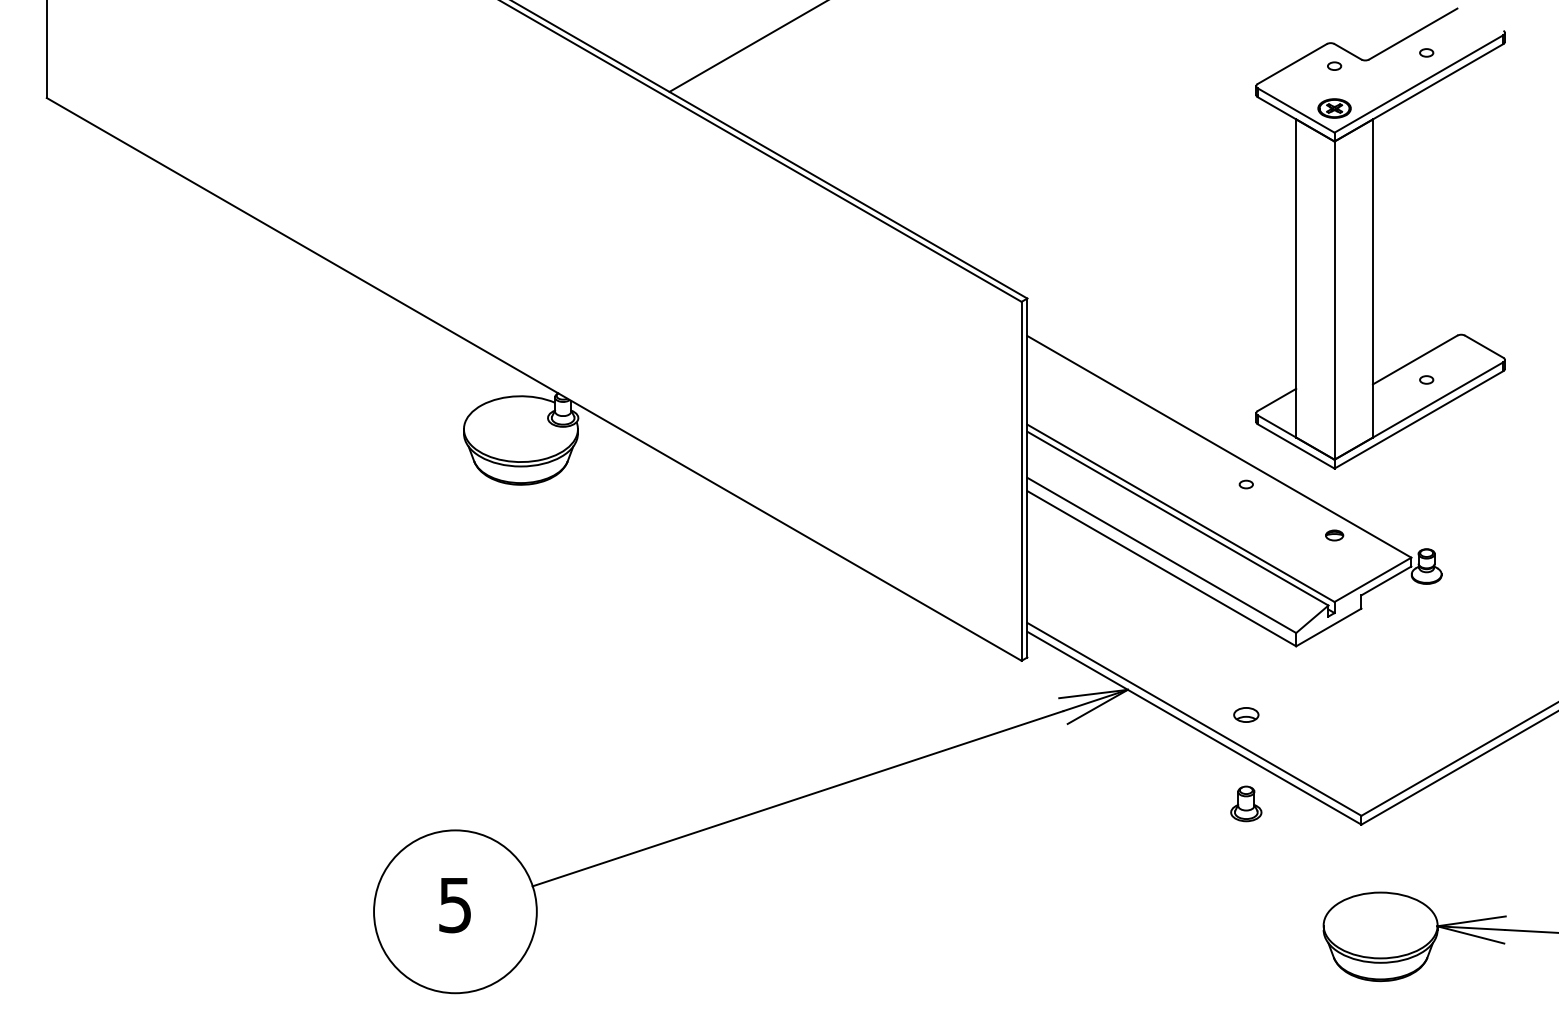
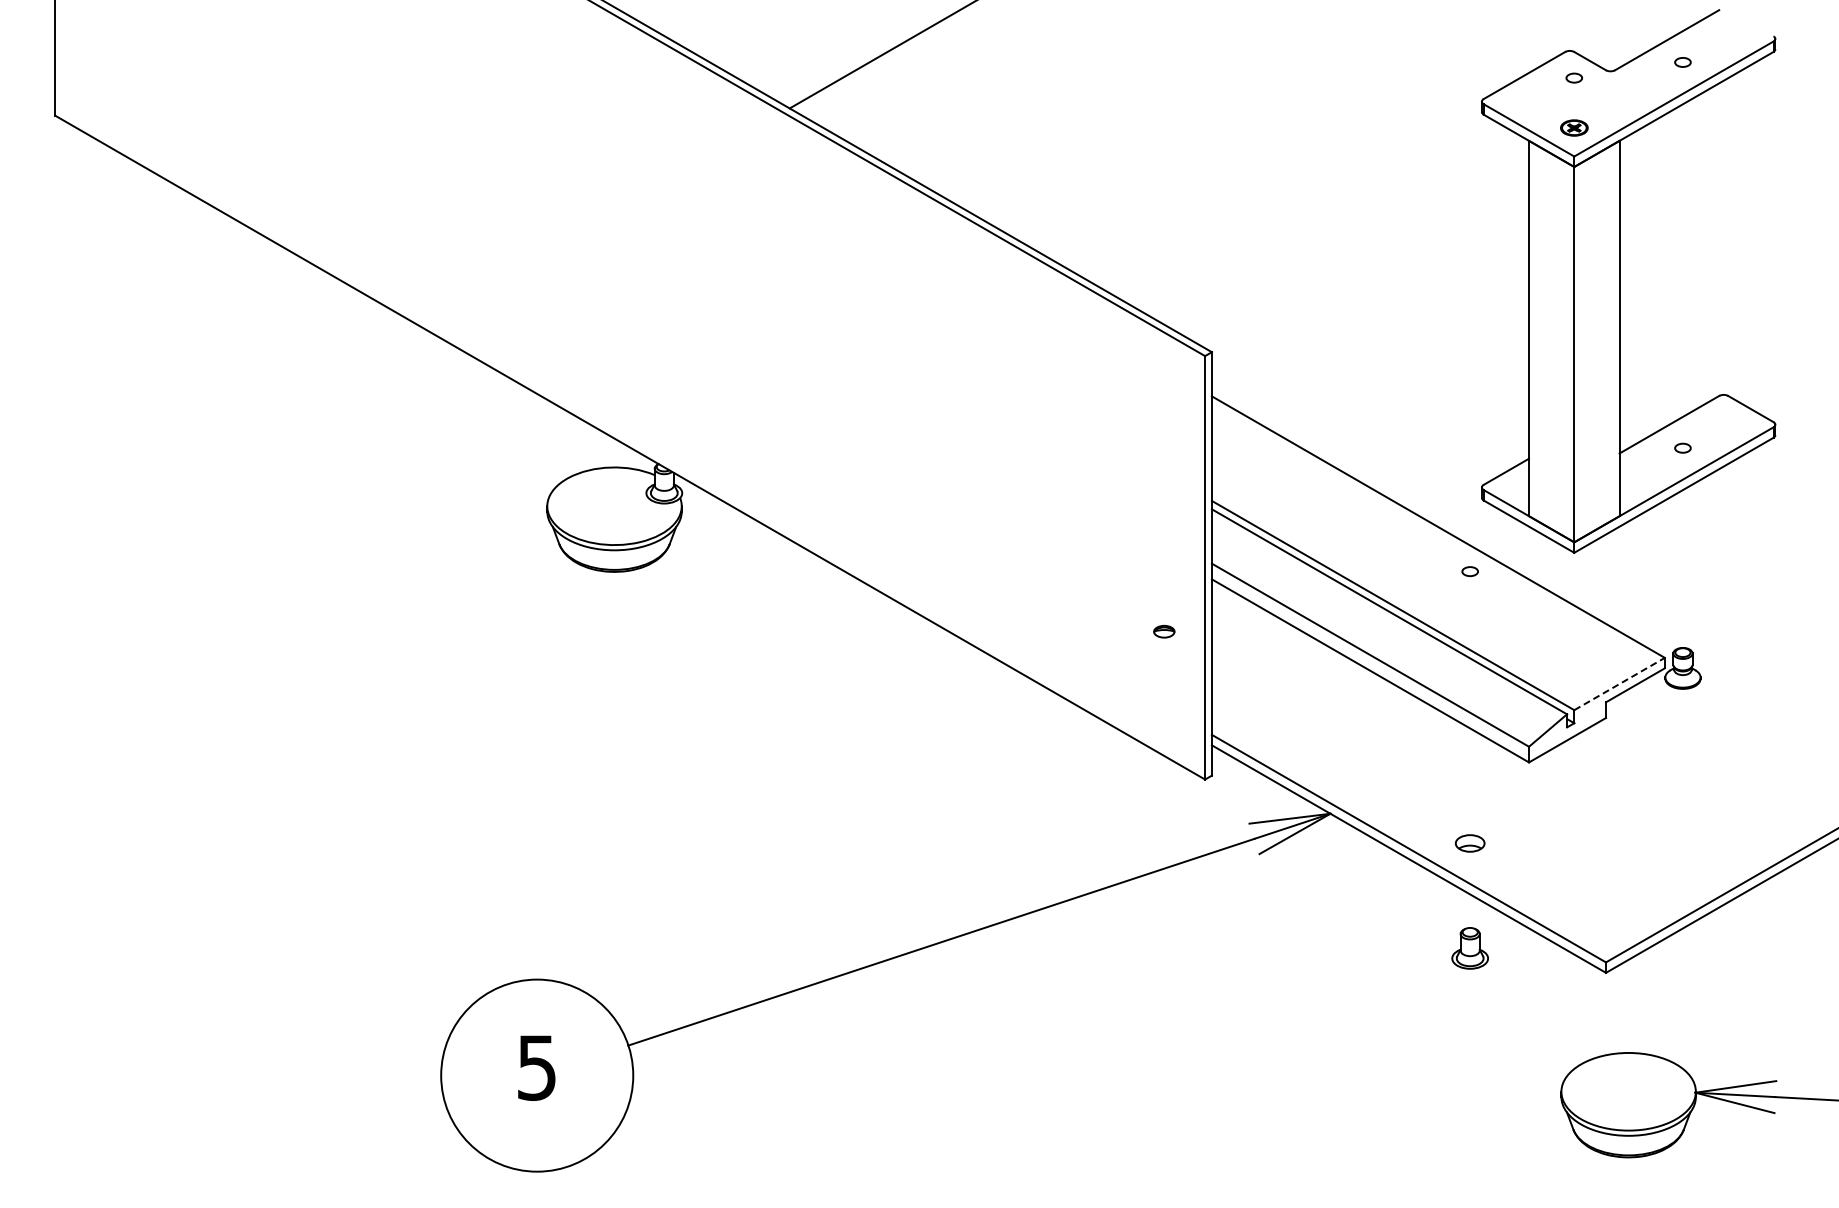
part: (1334, 108) -> (1574, 127), size x0.7
part: (1334, 535) -> (1164, 631), moved
line: (1373, 579) -> (1620, 683), solid -> dashed

